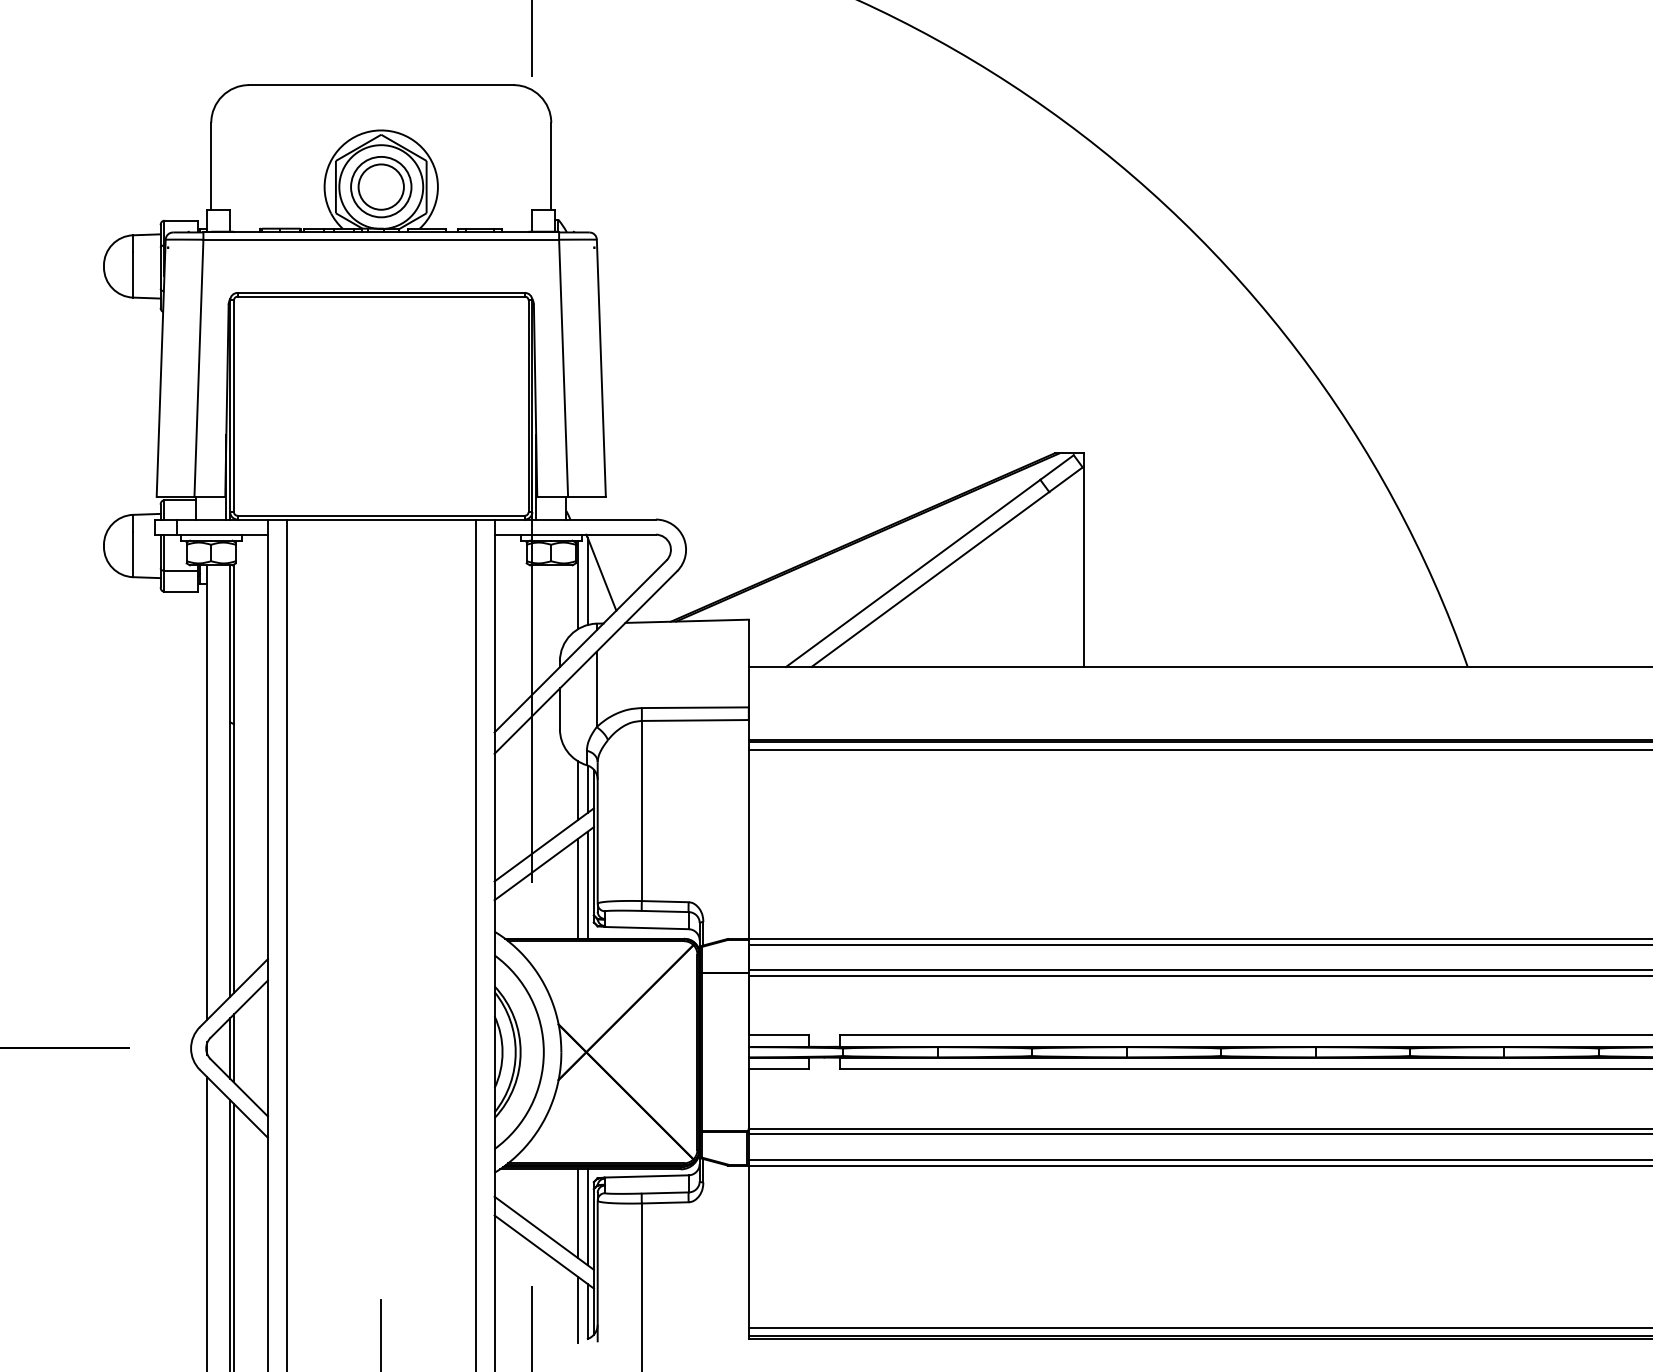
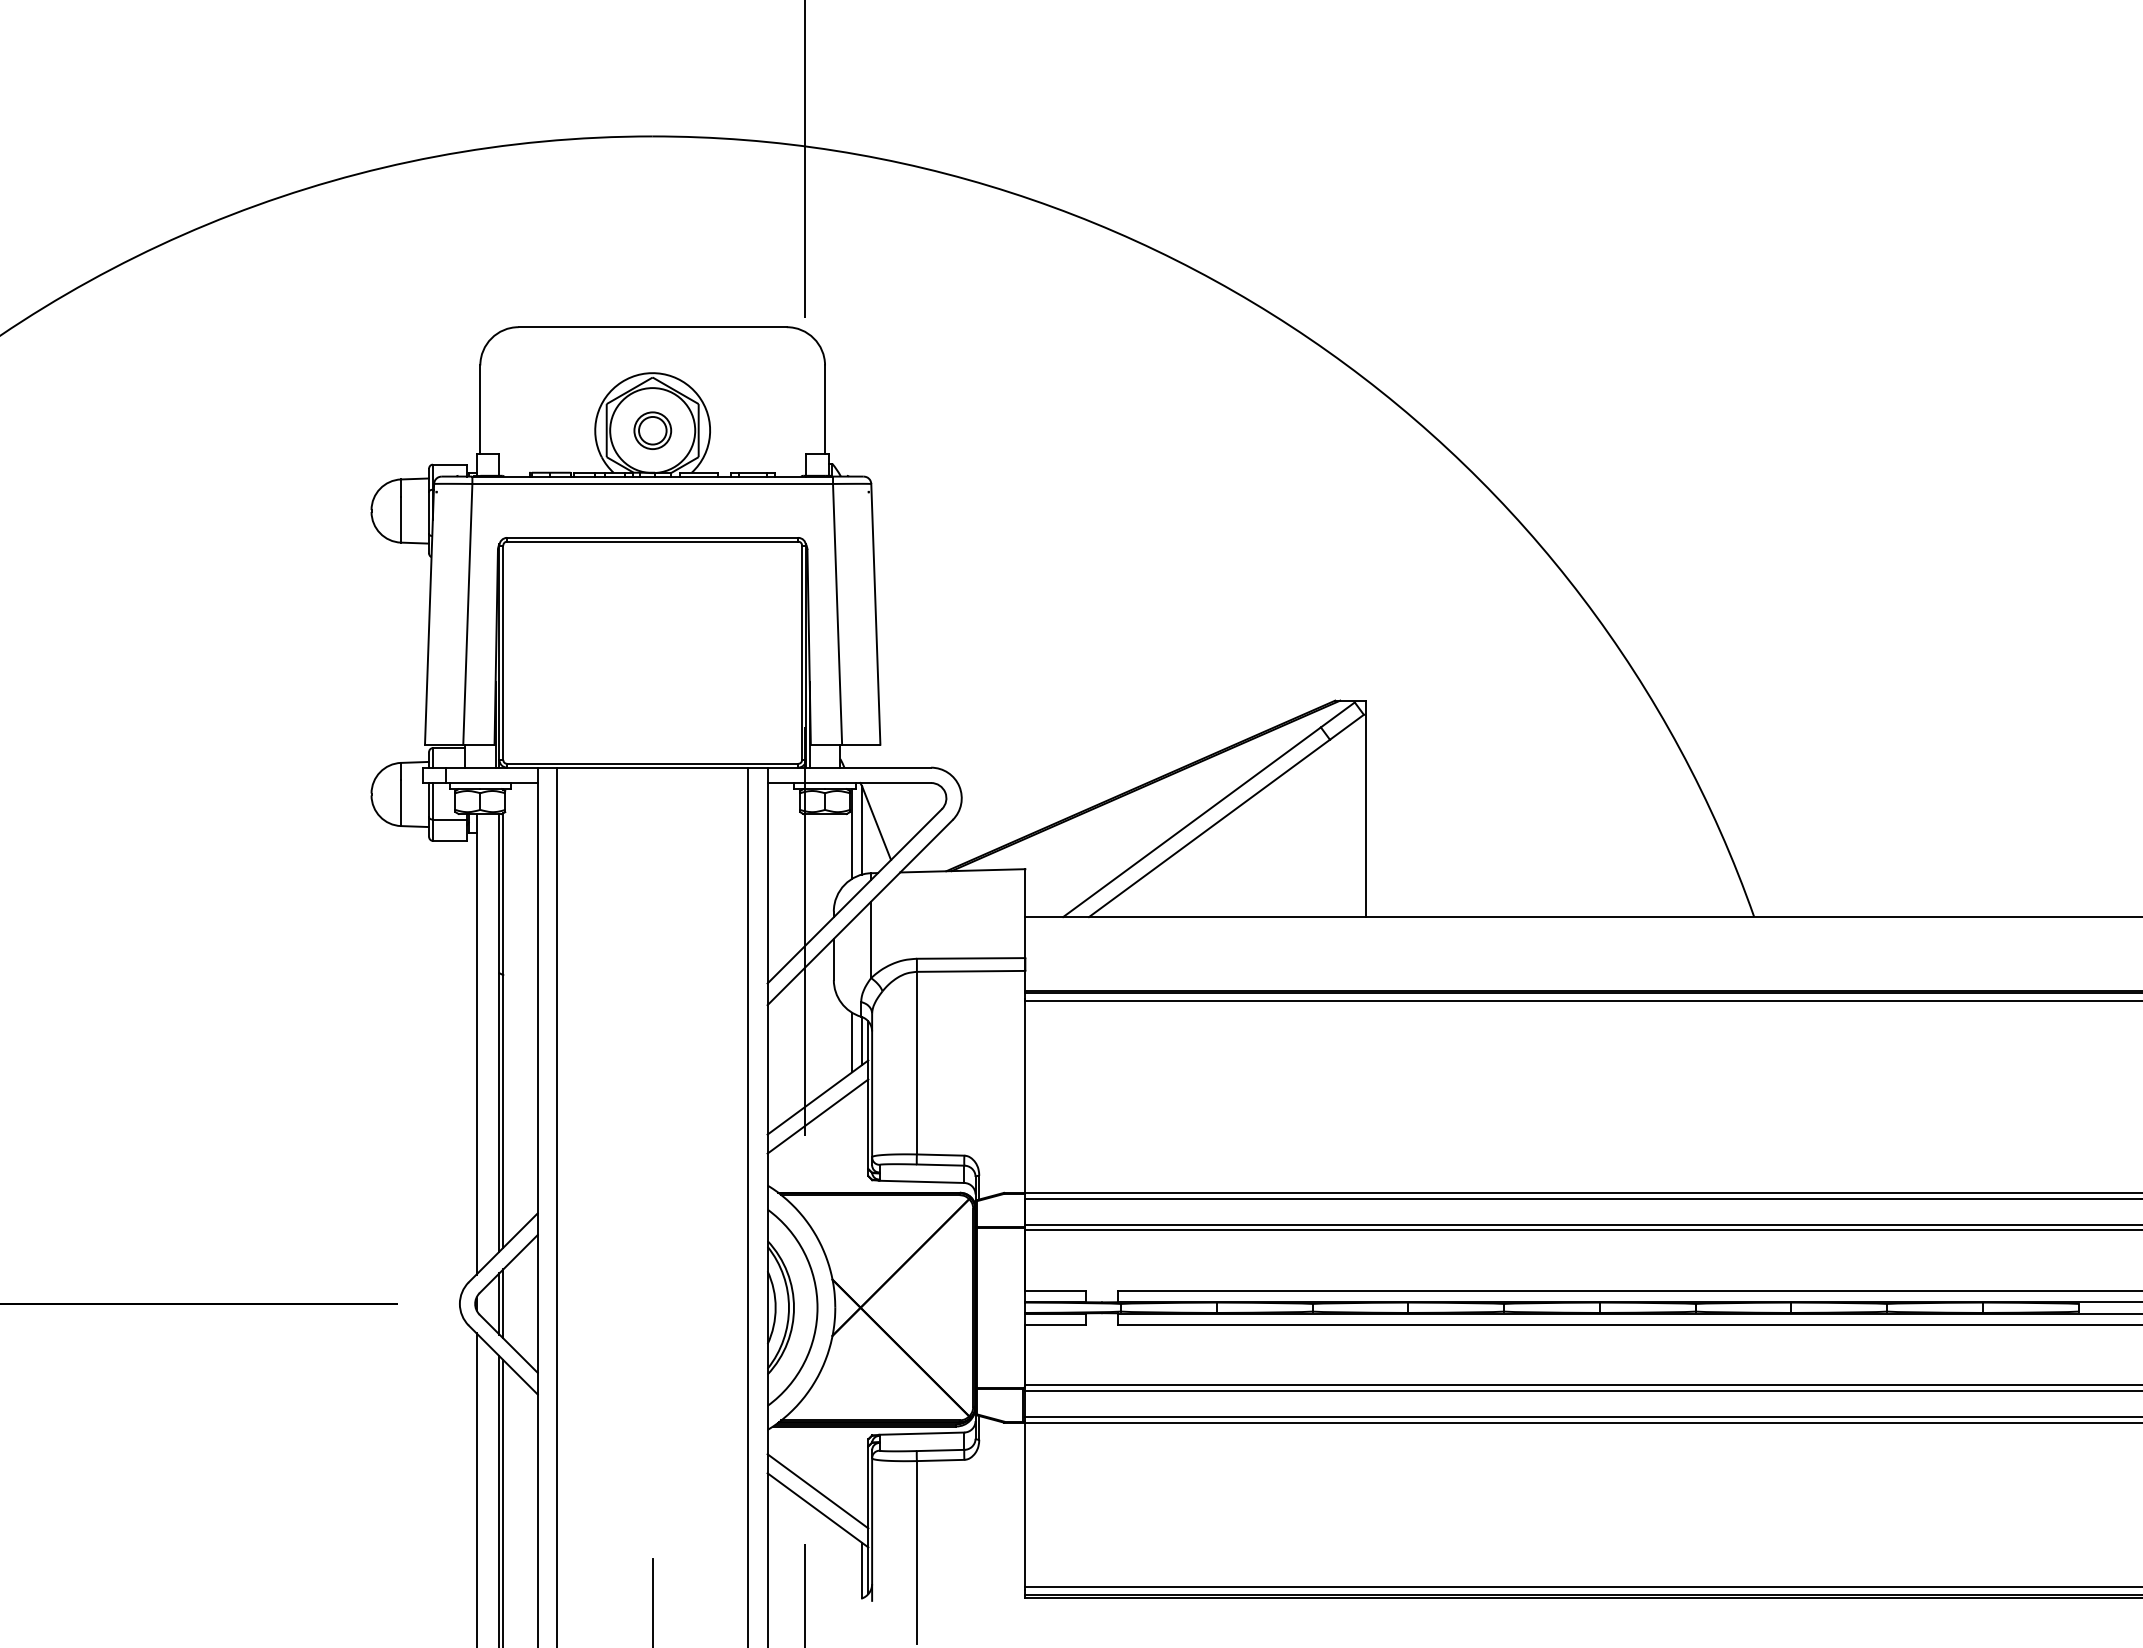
part: (381, 187) -> (652, 430), size x0.6
line: (588, 885) -> (862, 1138), removed
line: (578, 888) -> (852, 1141), removed
line: (578, 1213) -> (852, 1471), removed
line: (588, 1216) -> (862, 1474), removed
line: (578, 1309) -> (852, 1568), removed

